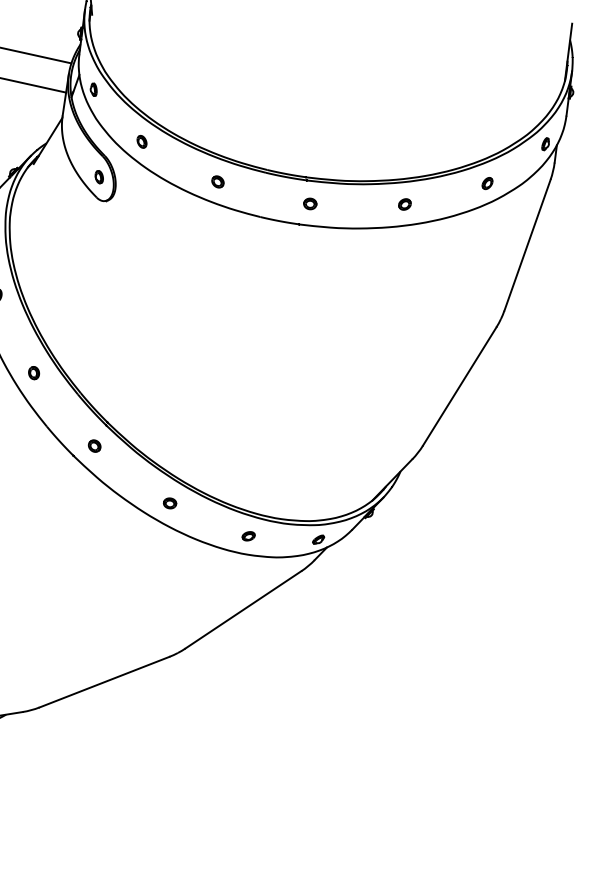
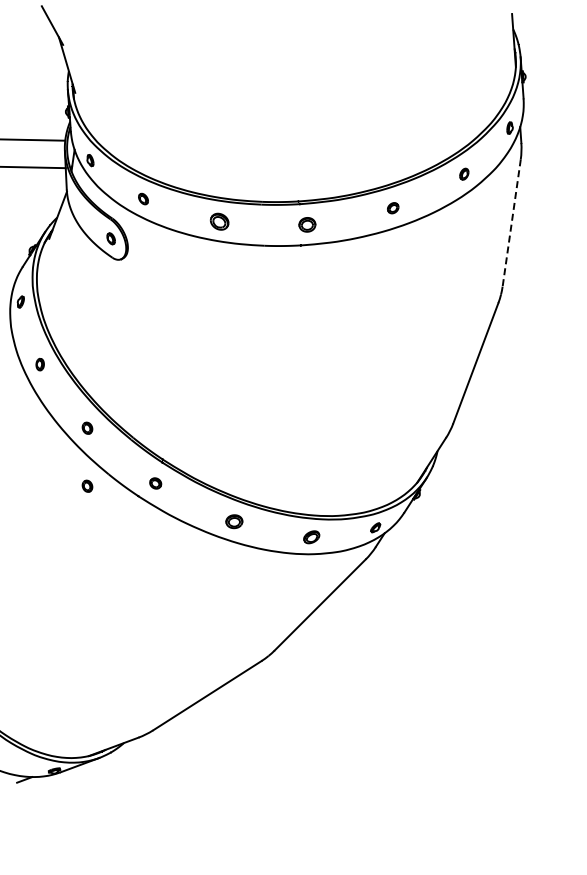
part: (217, 181) -> (219, 221), size x1.6
part: (309, 203) -> (306, 224), size x1.4
line: (527, 245) -> (511, 223), solid -> dashed
part: (21, 433) -> (87, 485), added
part: (170, 503) -> (234, 521), size x1.4
part: (248, 536) -> (311, 537), size x1.4

